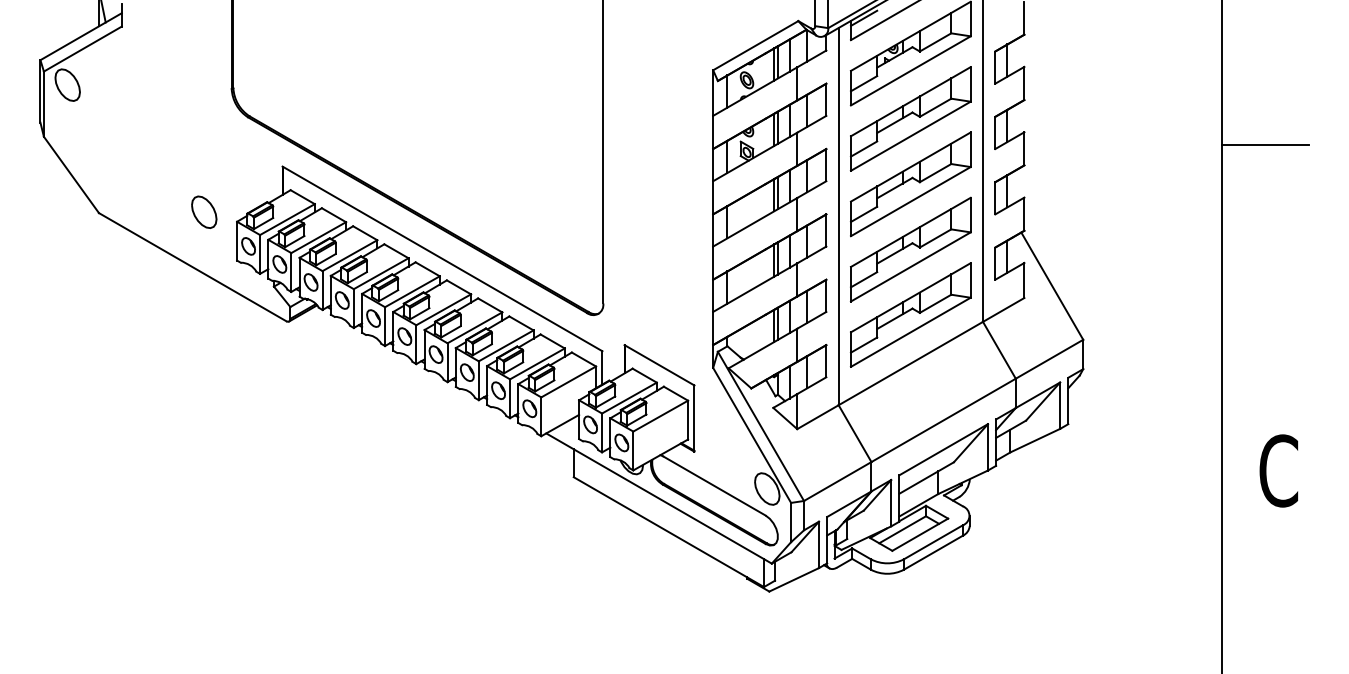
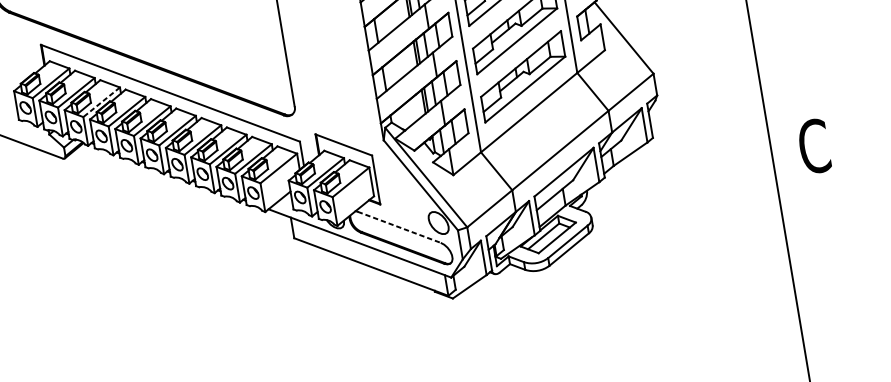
line: (349, 255) -> (101, 102), solid -> dashed
line: (714, 486) -> (399, 227), solid -> dashed

